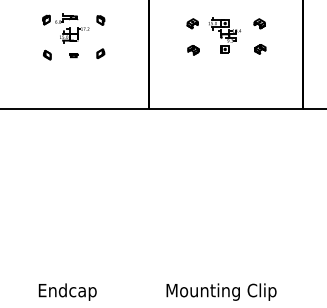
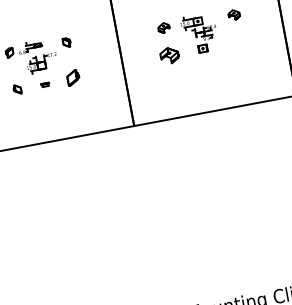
part: (260, 49) -> (240, 41), removed
part: (193, 50) -> (169, 56), size x1.6
part: (100, 53) -> (72, 77), size x1.6

